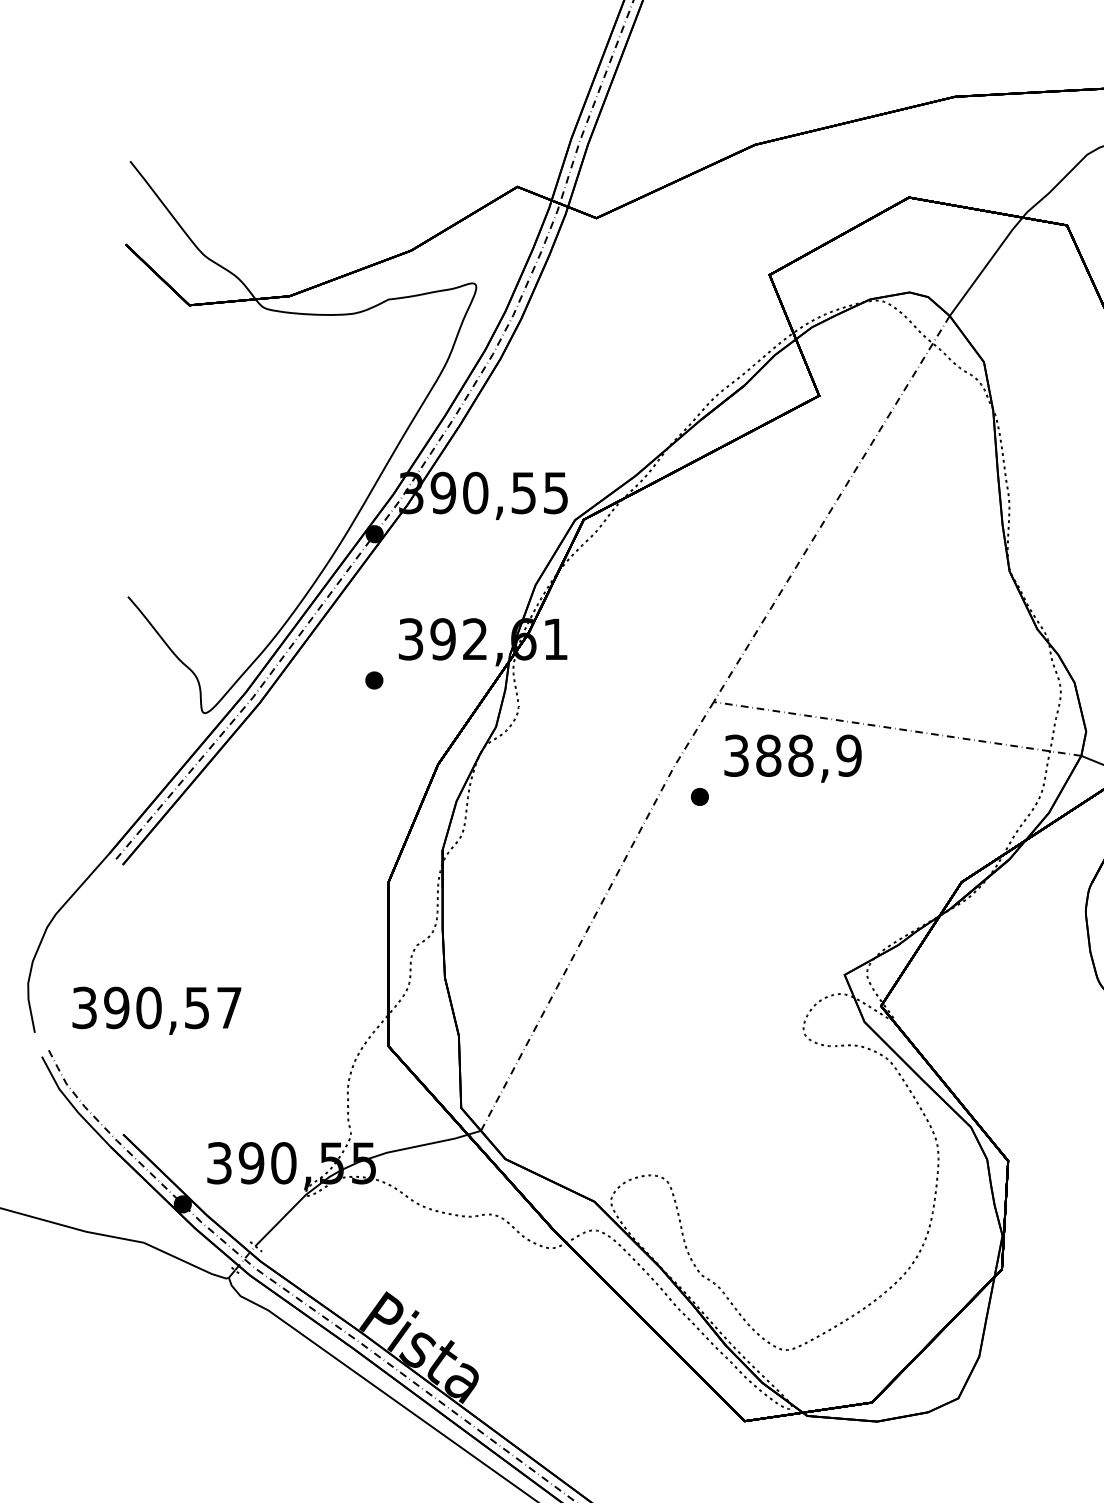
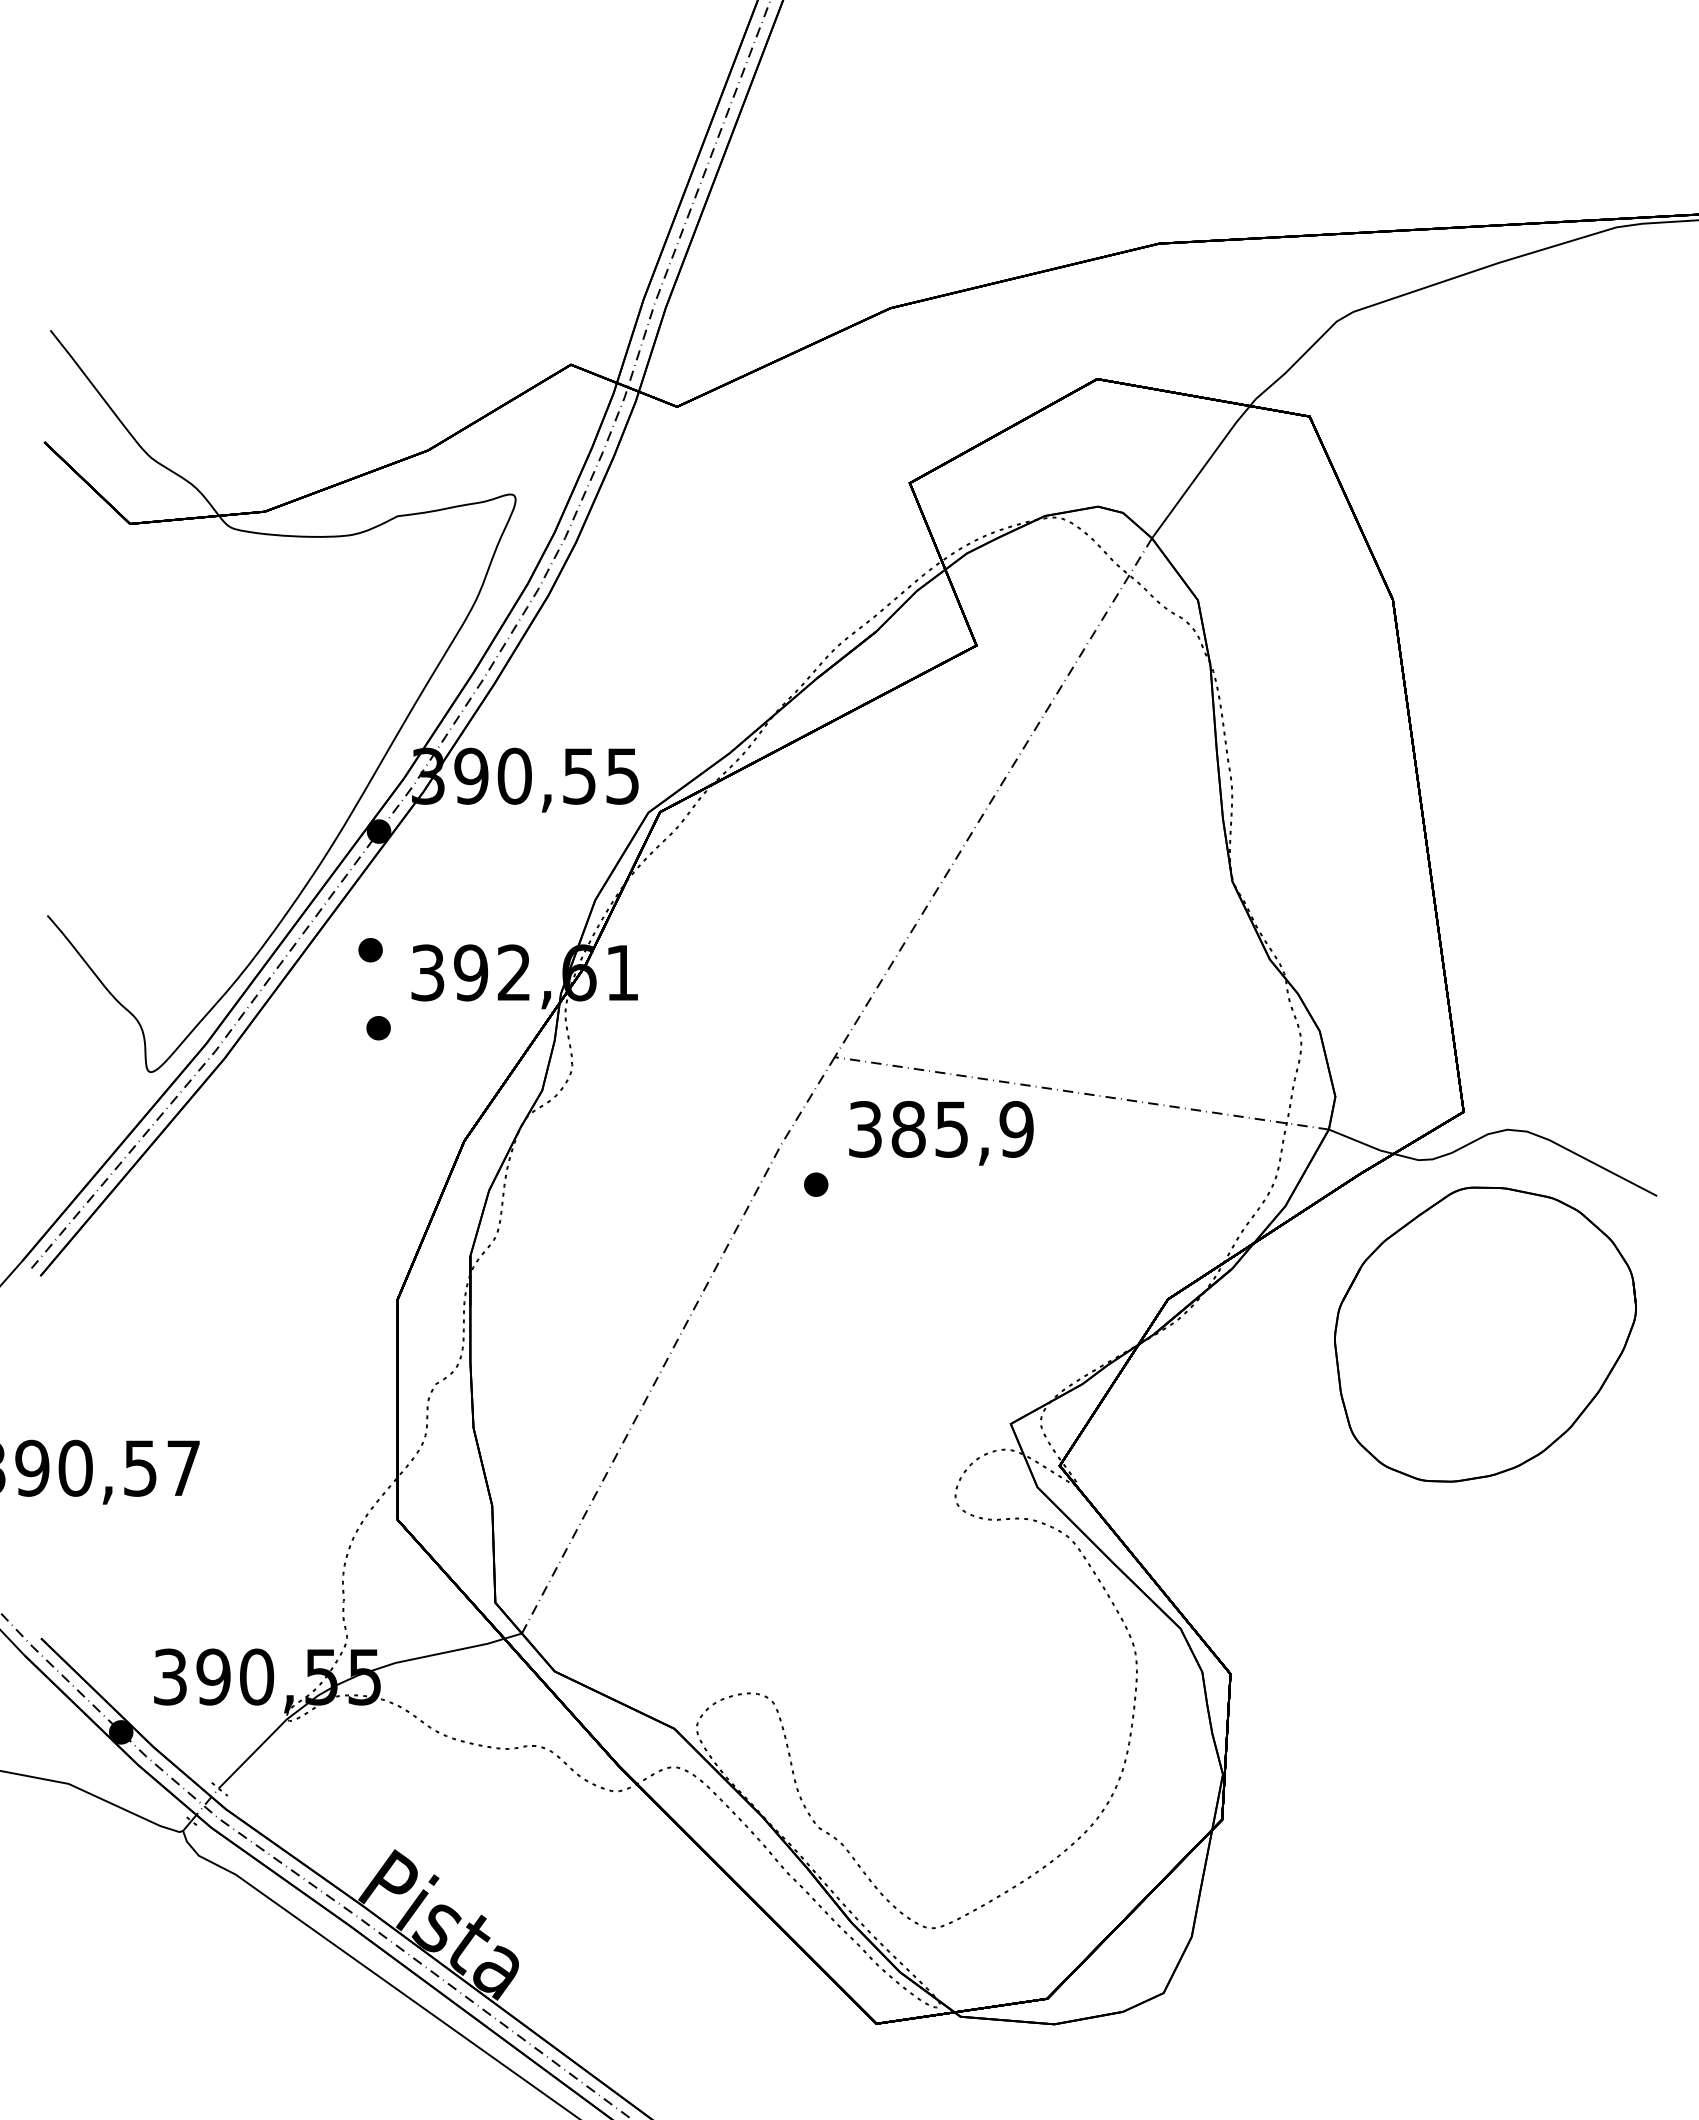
part: (368, 622) -> (370, 950), added
text: (800, 755) -> (951, 1129), 388,9 -> 385,9

